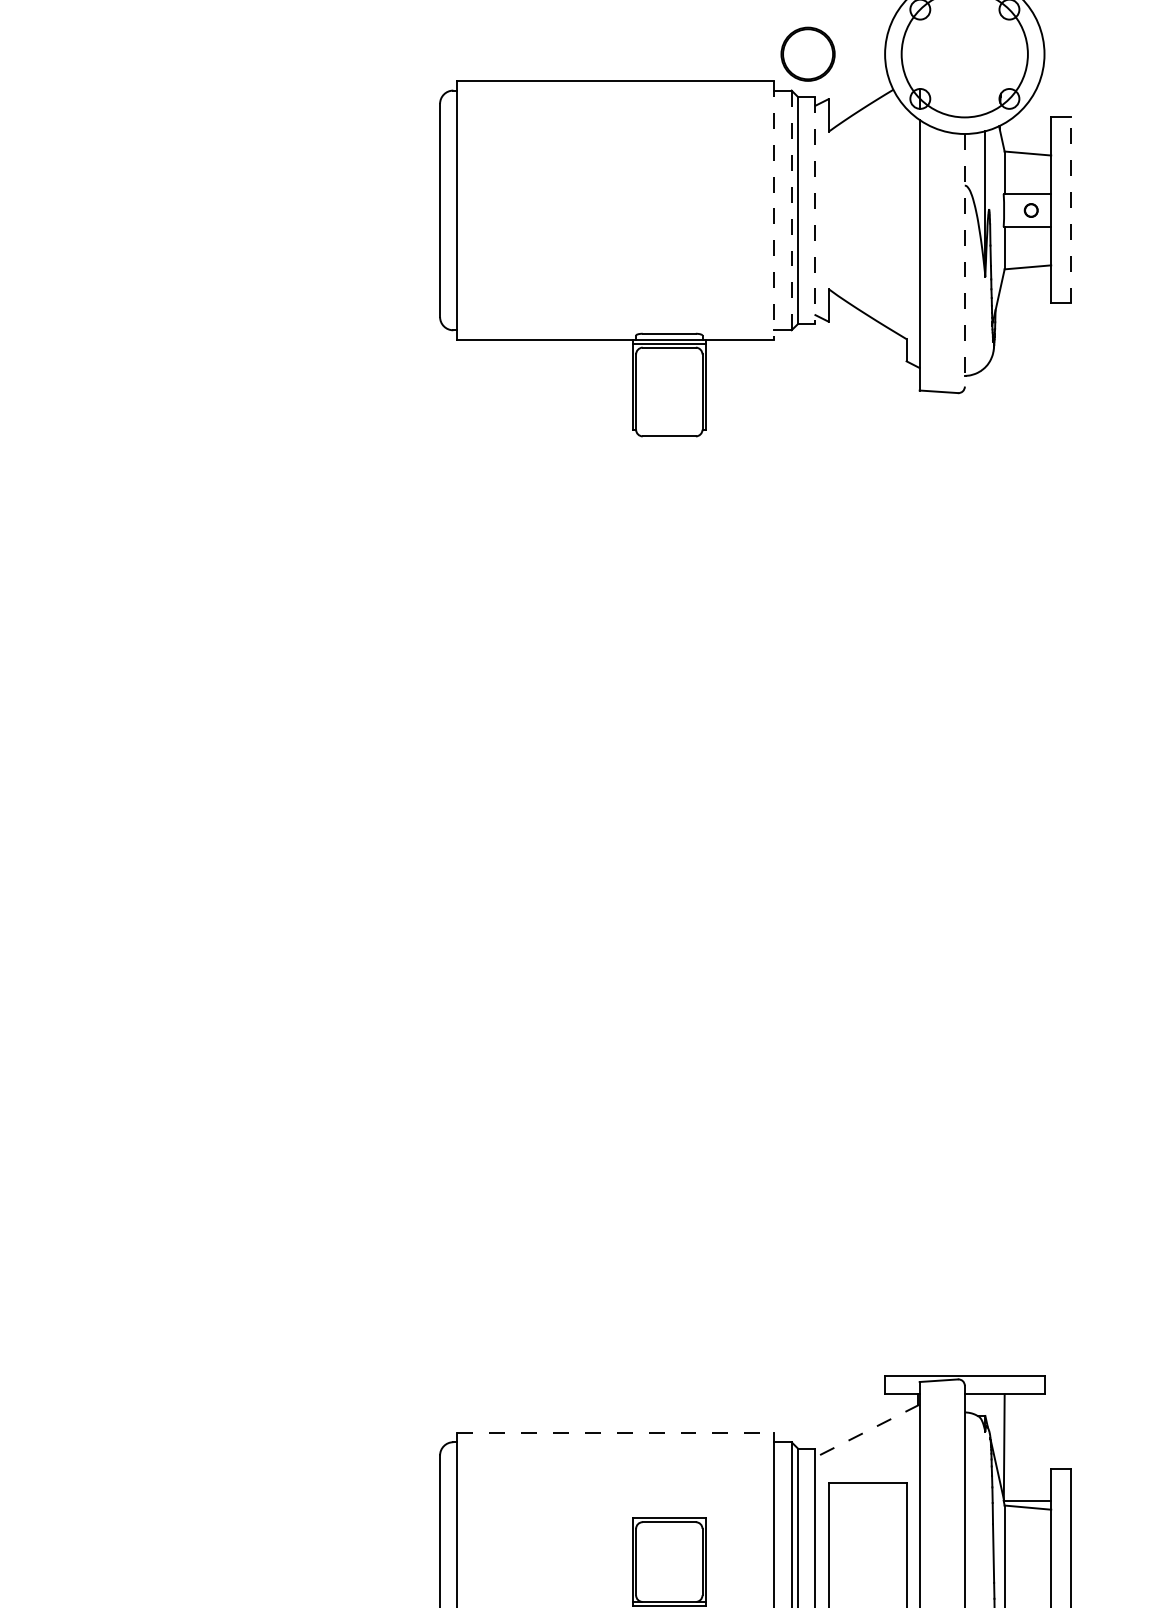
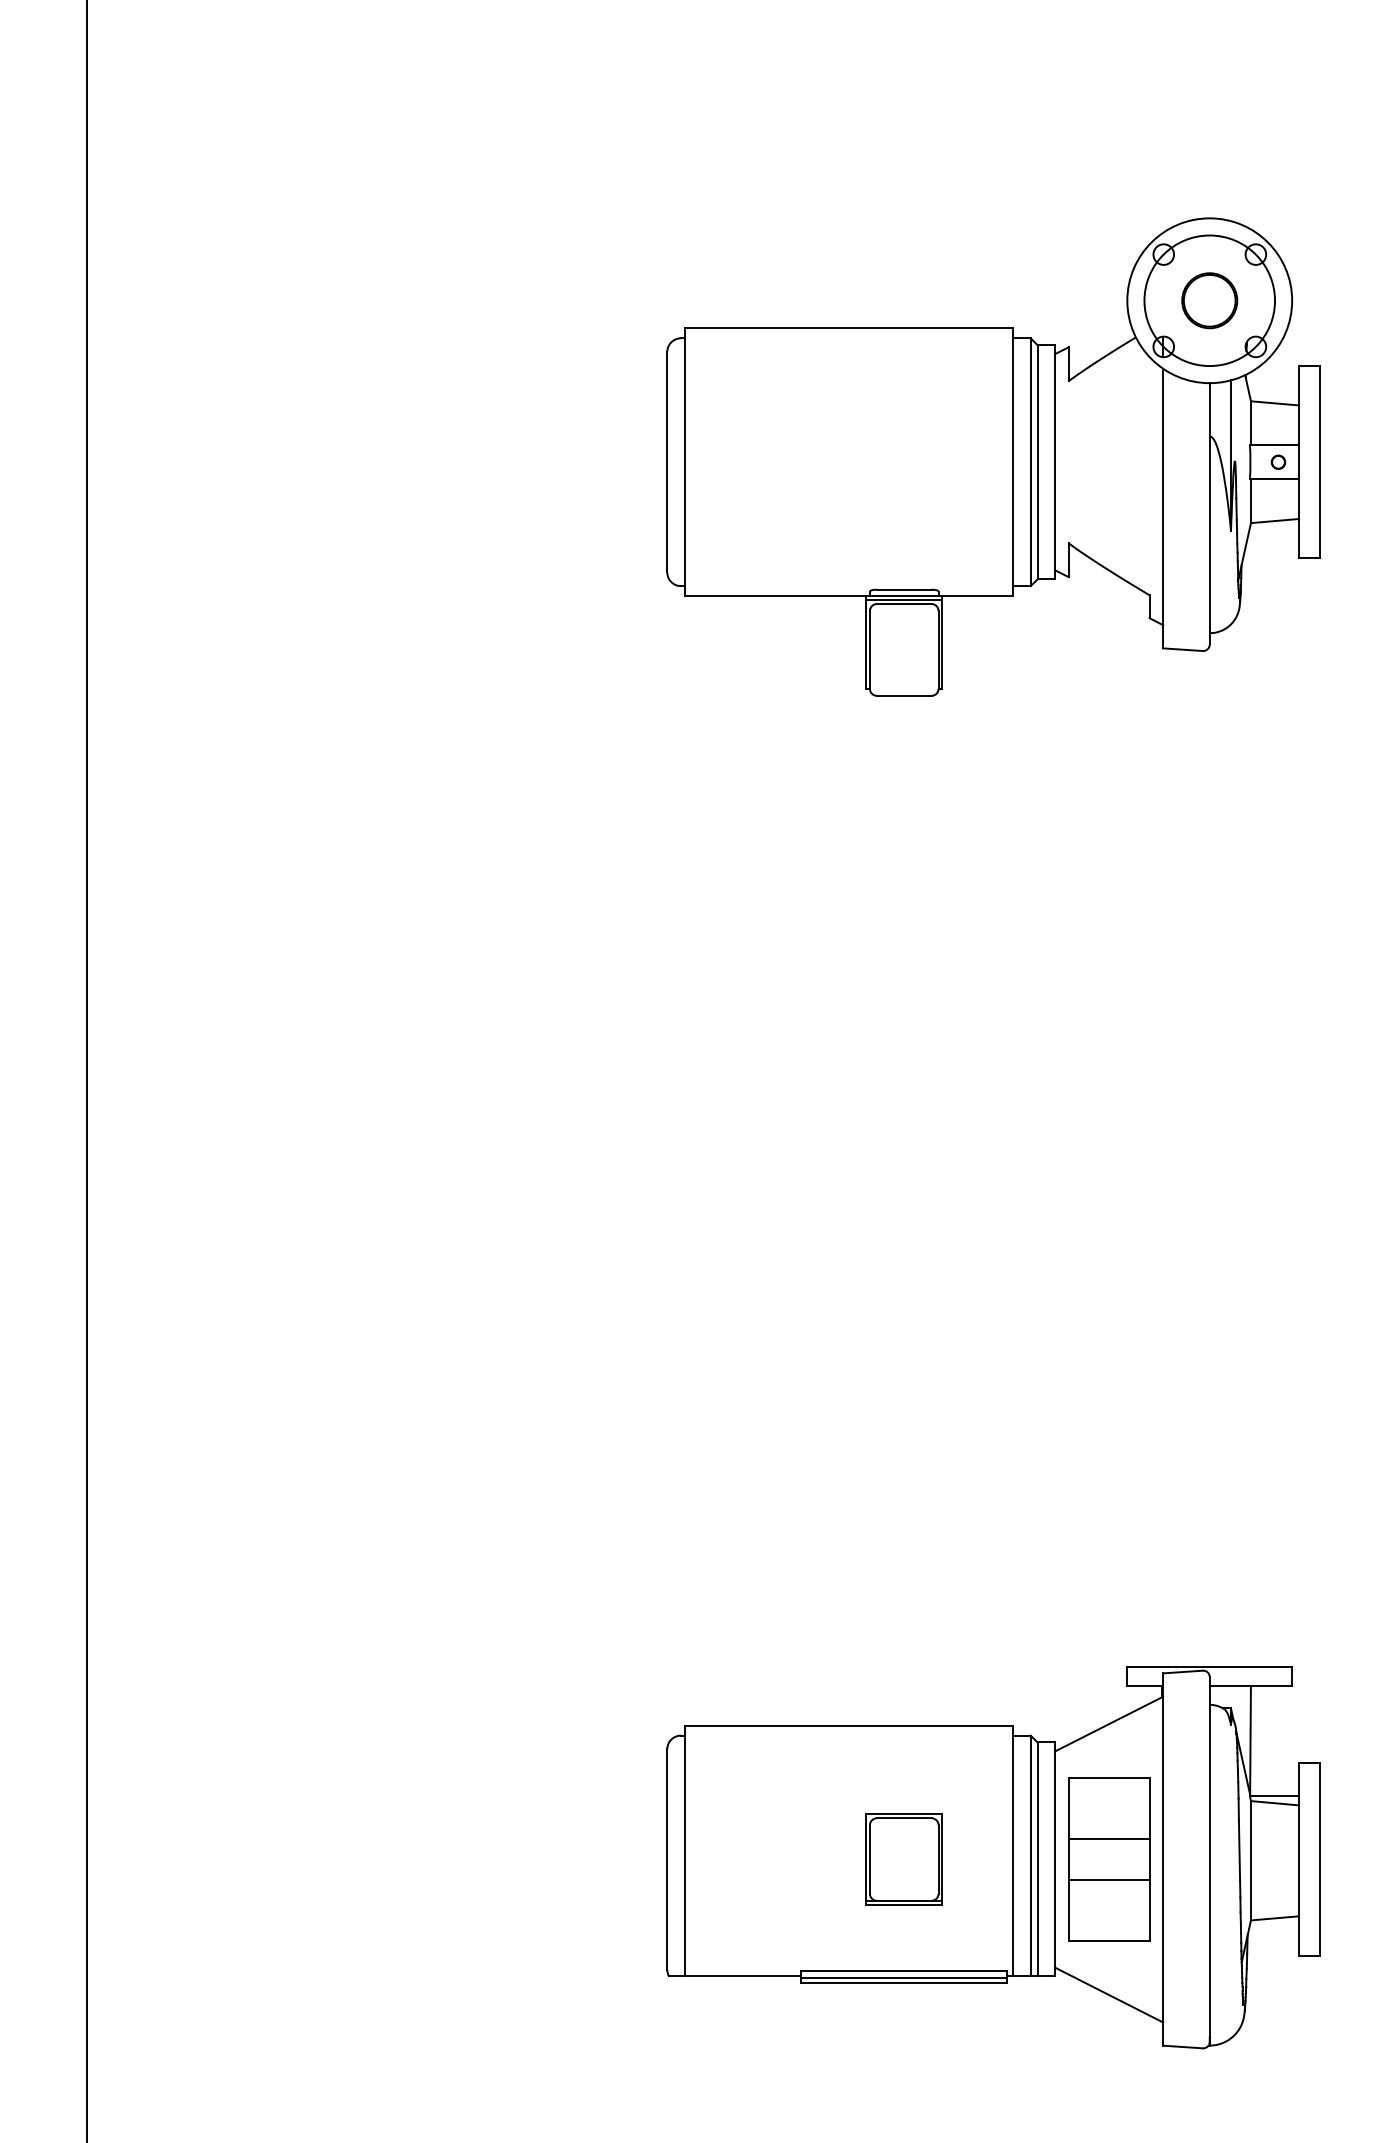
part: (807, 54) -> (1209, 300), moved
line: (1070, 209) -> (1319, 461), dashed -> solid
line: (774, 210) -> (1012, 462), dashed -> solid
line: (791, 210) -> (1030, 462), dashed -> solid
line: (815, 210) -> (1055, 462), dashed -> solid
line: (964, 260) -> (1209, 513), dashed -> solid
line: (866, 1431) -> (1108, 1724), dashed -> solid
line: (616, 1432) -> (849, 1725), dashed -> solid
line: (866, 1542) -> (1108, 1839), added
line: (866, 1582) -> (1108, 1880), added

